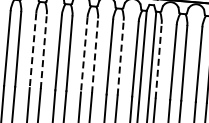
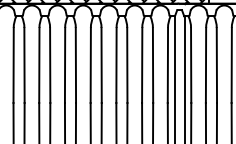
line: (33, 50) -> (65, 65), dashed -> solid
line: (43, 51) -> (75, 65), dashed -> solid
line: (84, 55) -> (116, 65), dashed -> solid
line: (95, 55) -> (127, 65), dashed -> solid
line: (121, 58) -> (153, 65), dashed -> solid
line: (159, 61) -> (191, 65), dashed -> solid

